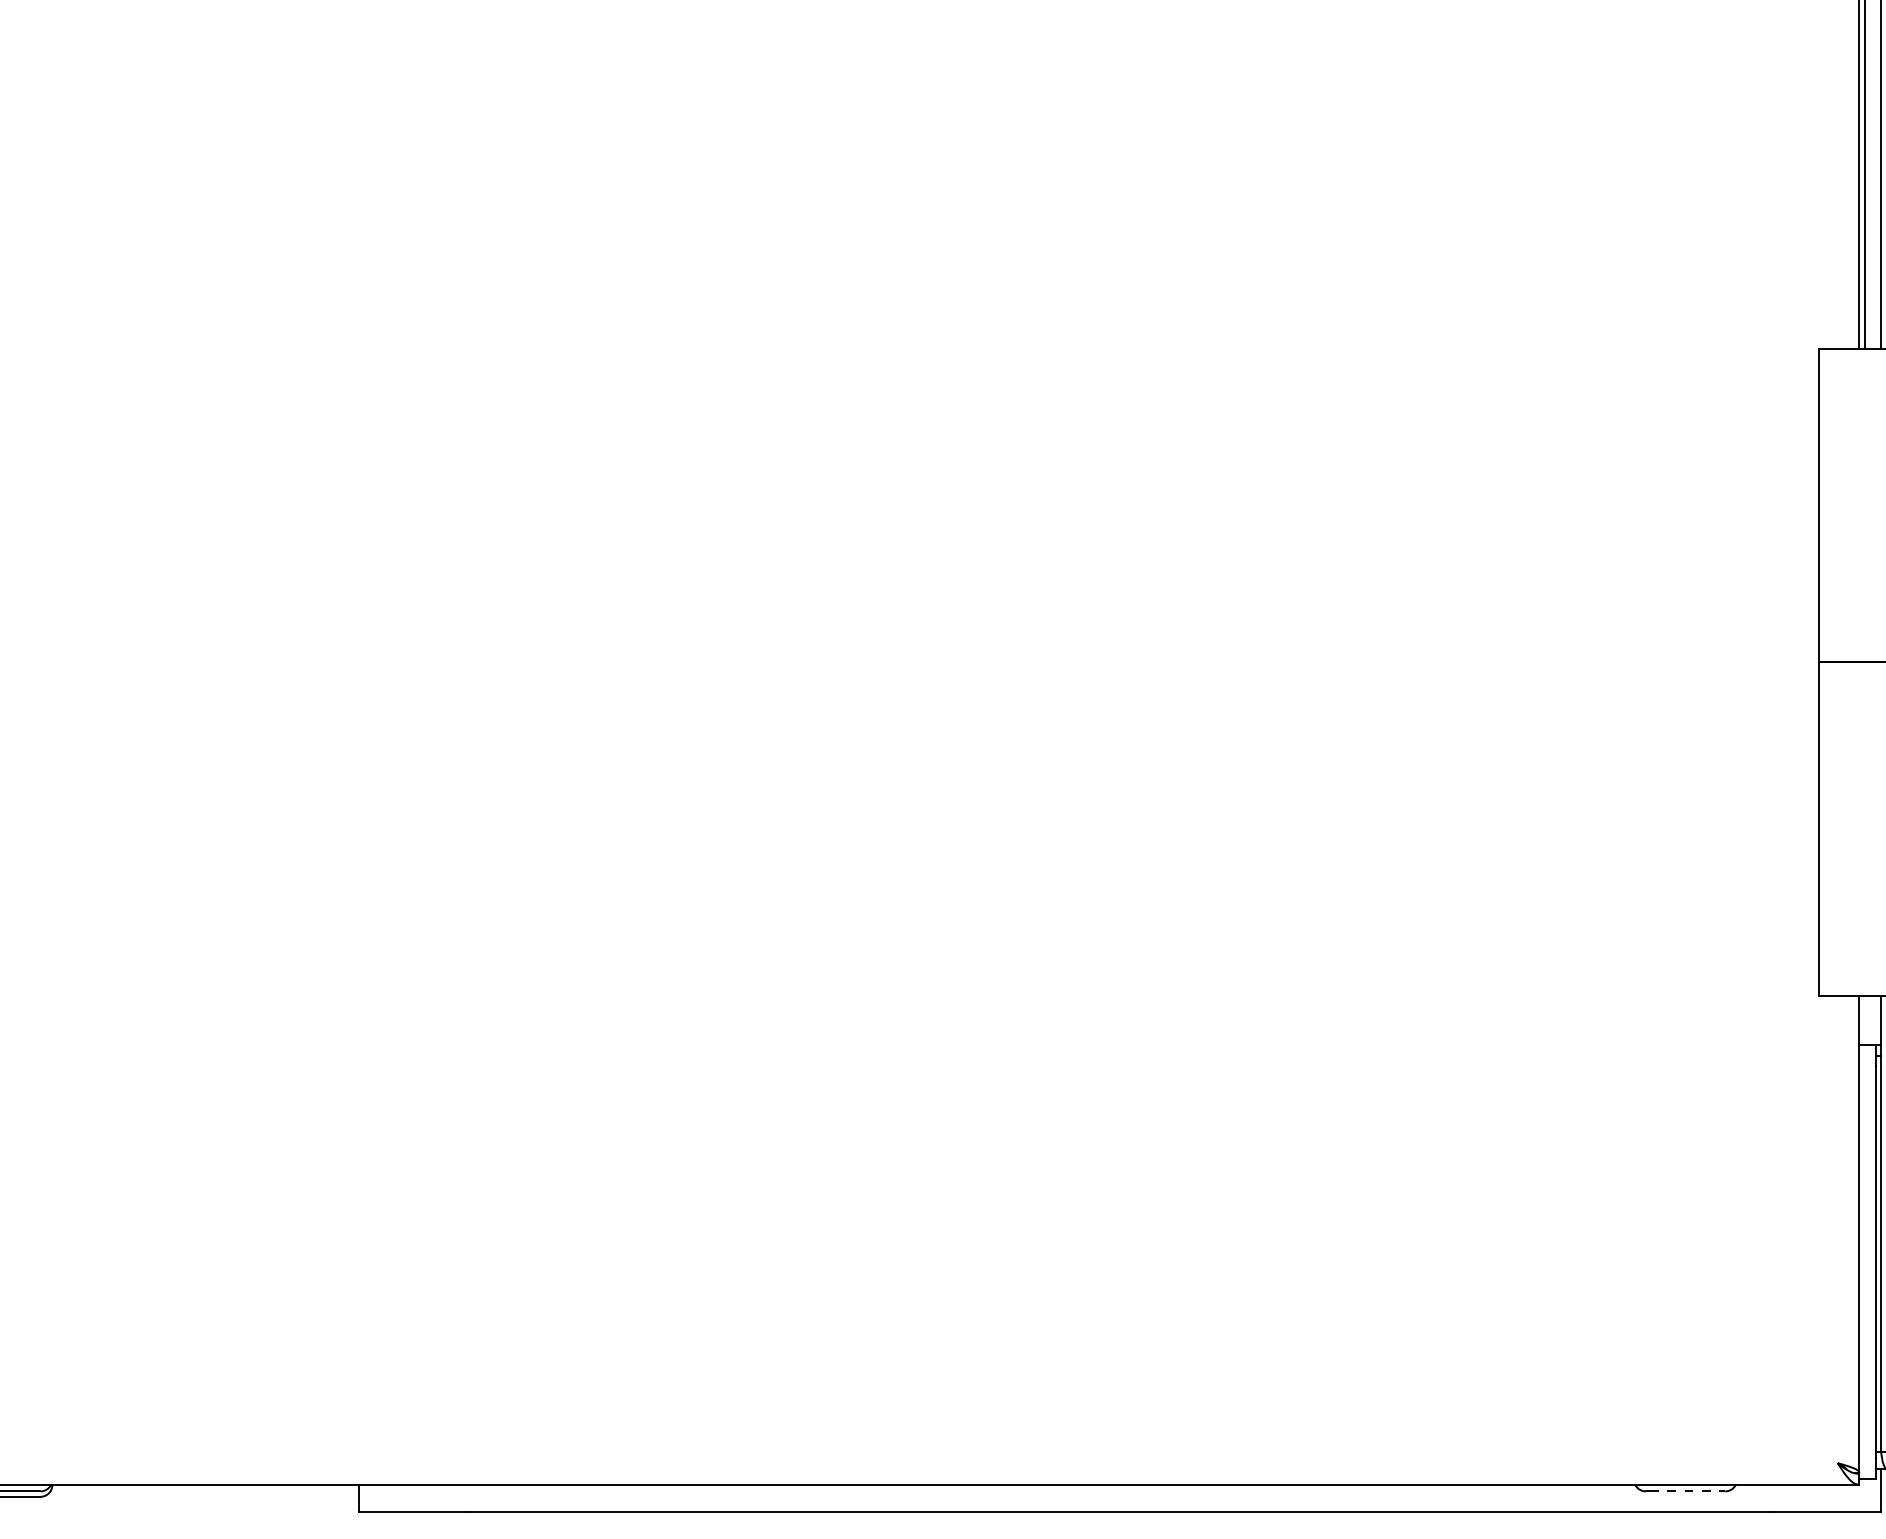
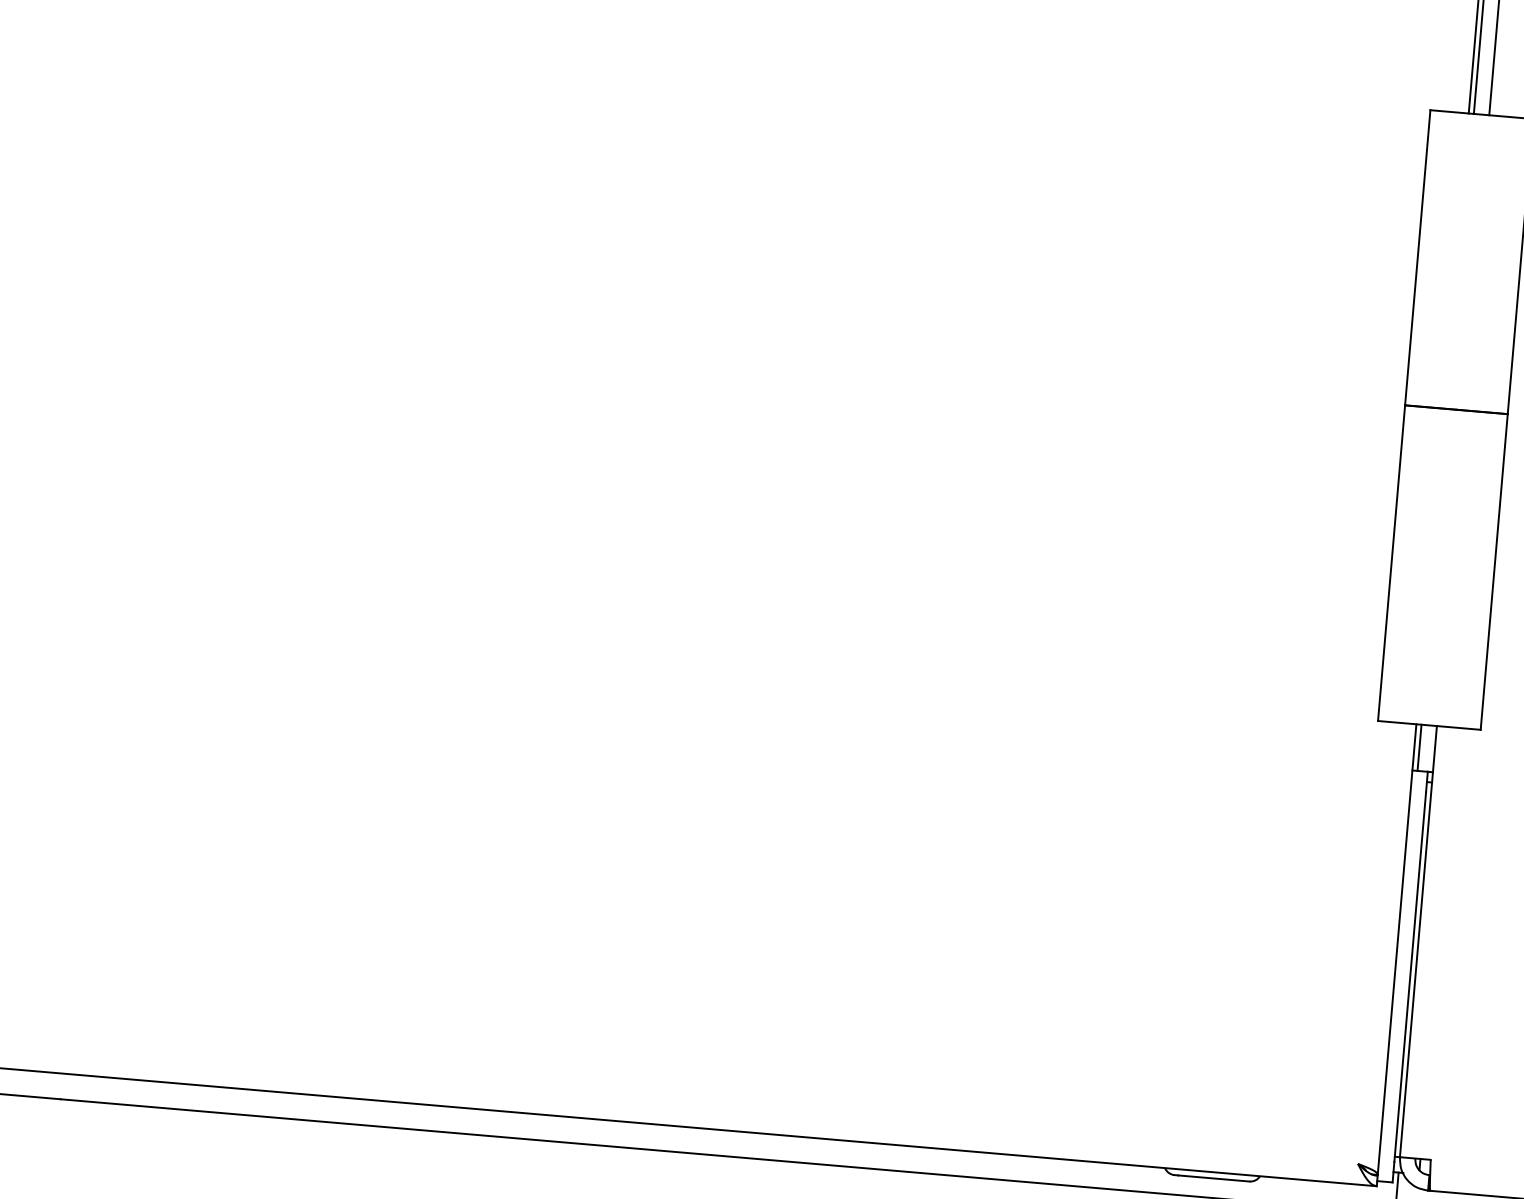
line: (1864, 1019) -> (1419, 747), added
line: (1687, 1491) -> (1213, 1178), dashed -> solid

